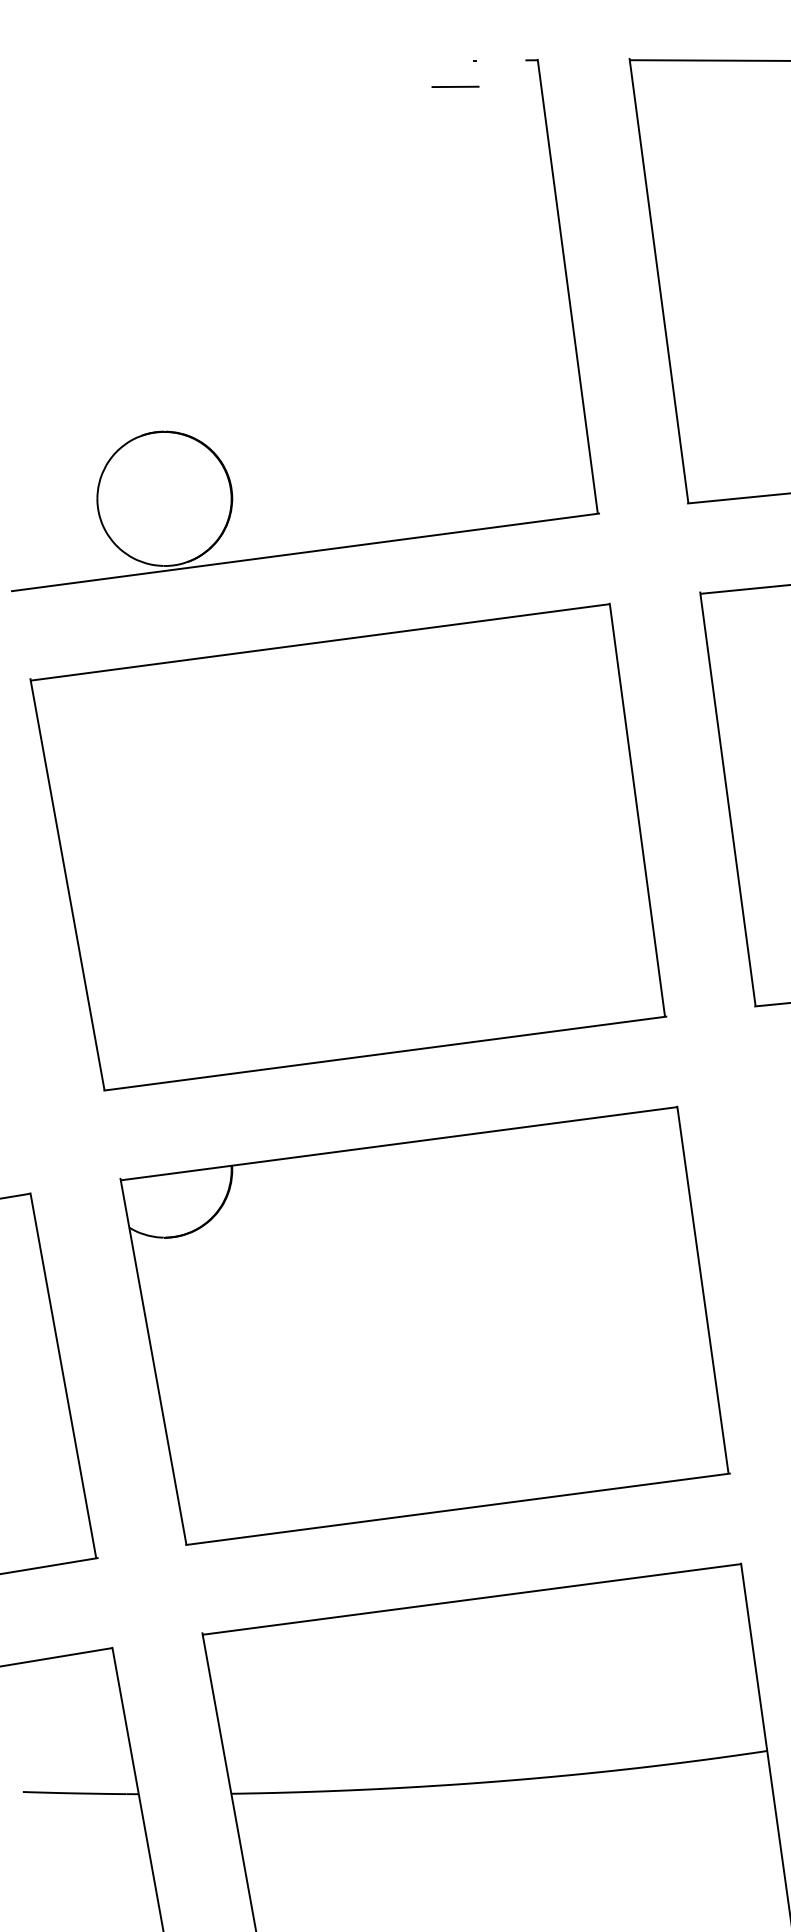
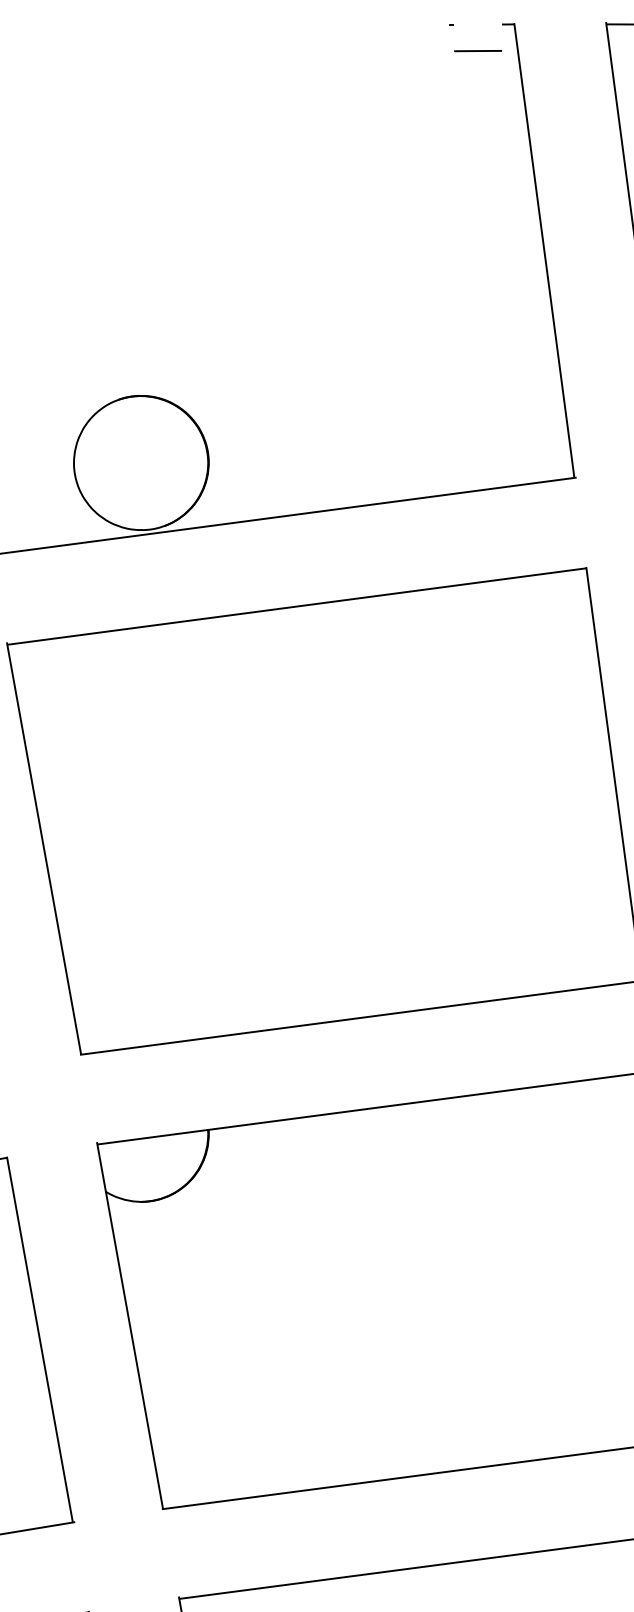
line: (455, 86) -> (478, 50), moved

